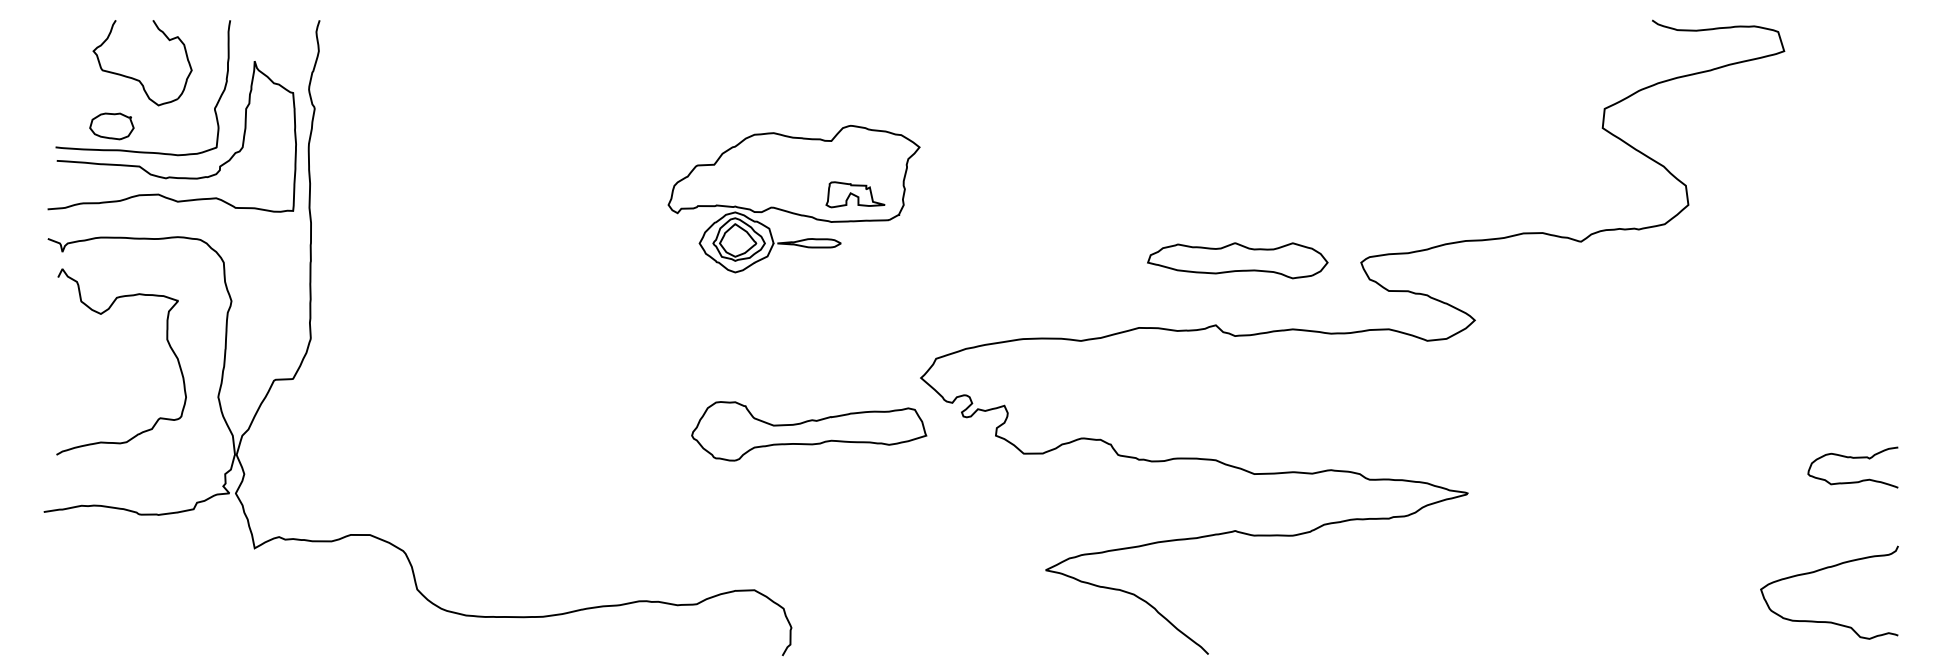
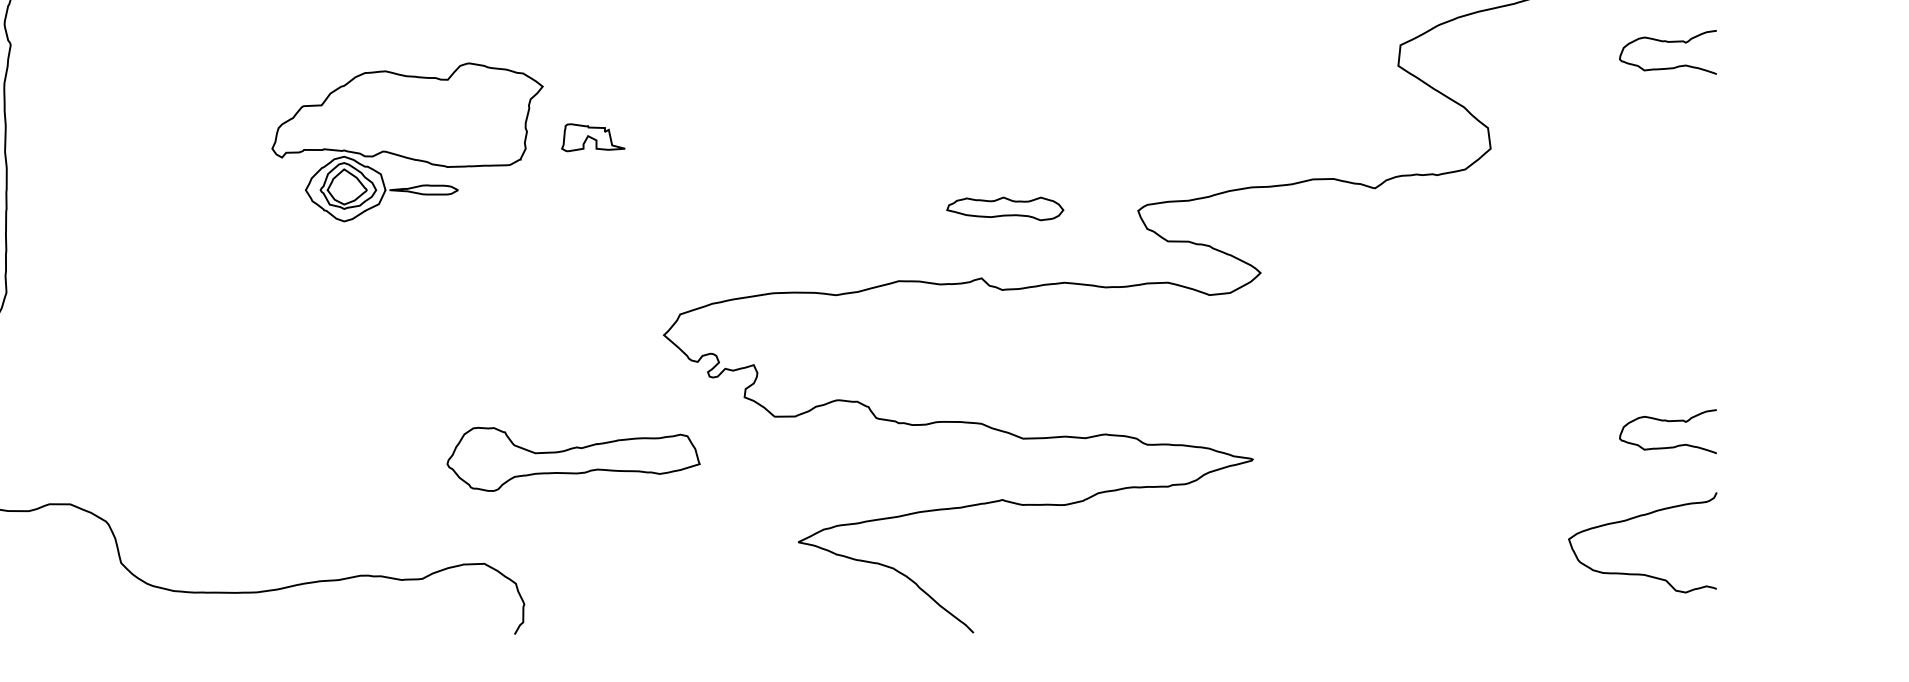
curve: (1852, 106) -> (1667, 42), added
part: (793, 199) -> (406, 142), moved
part: (1237, 260) -> (1004, 208), size x0.6
part: (809, 431) -> (573, 459), moved
curve: (1822, 570) -> (1635, 518), moved

